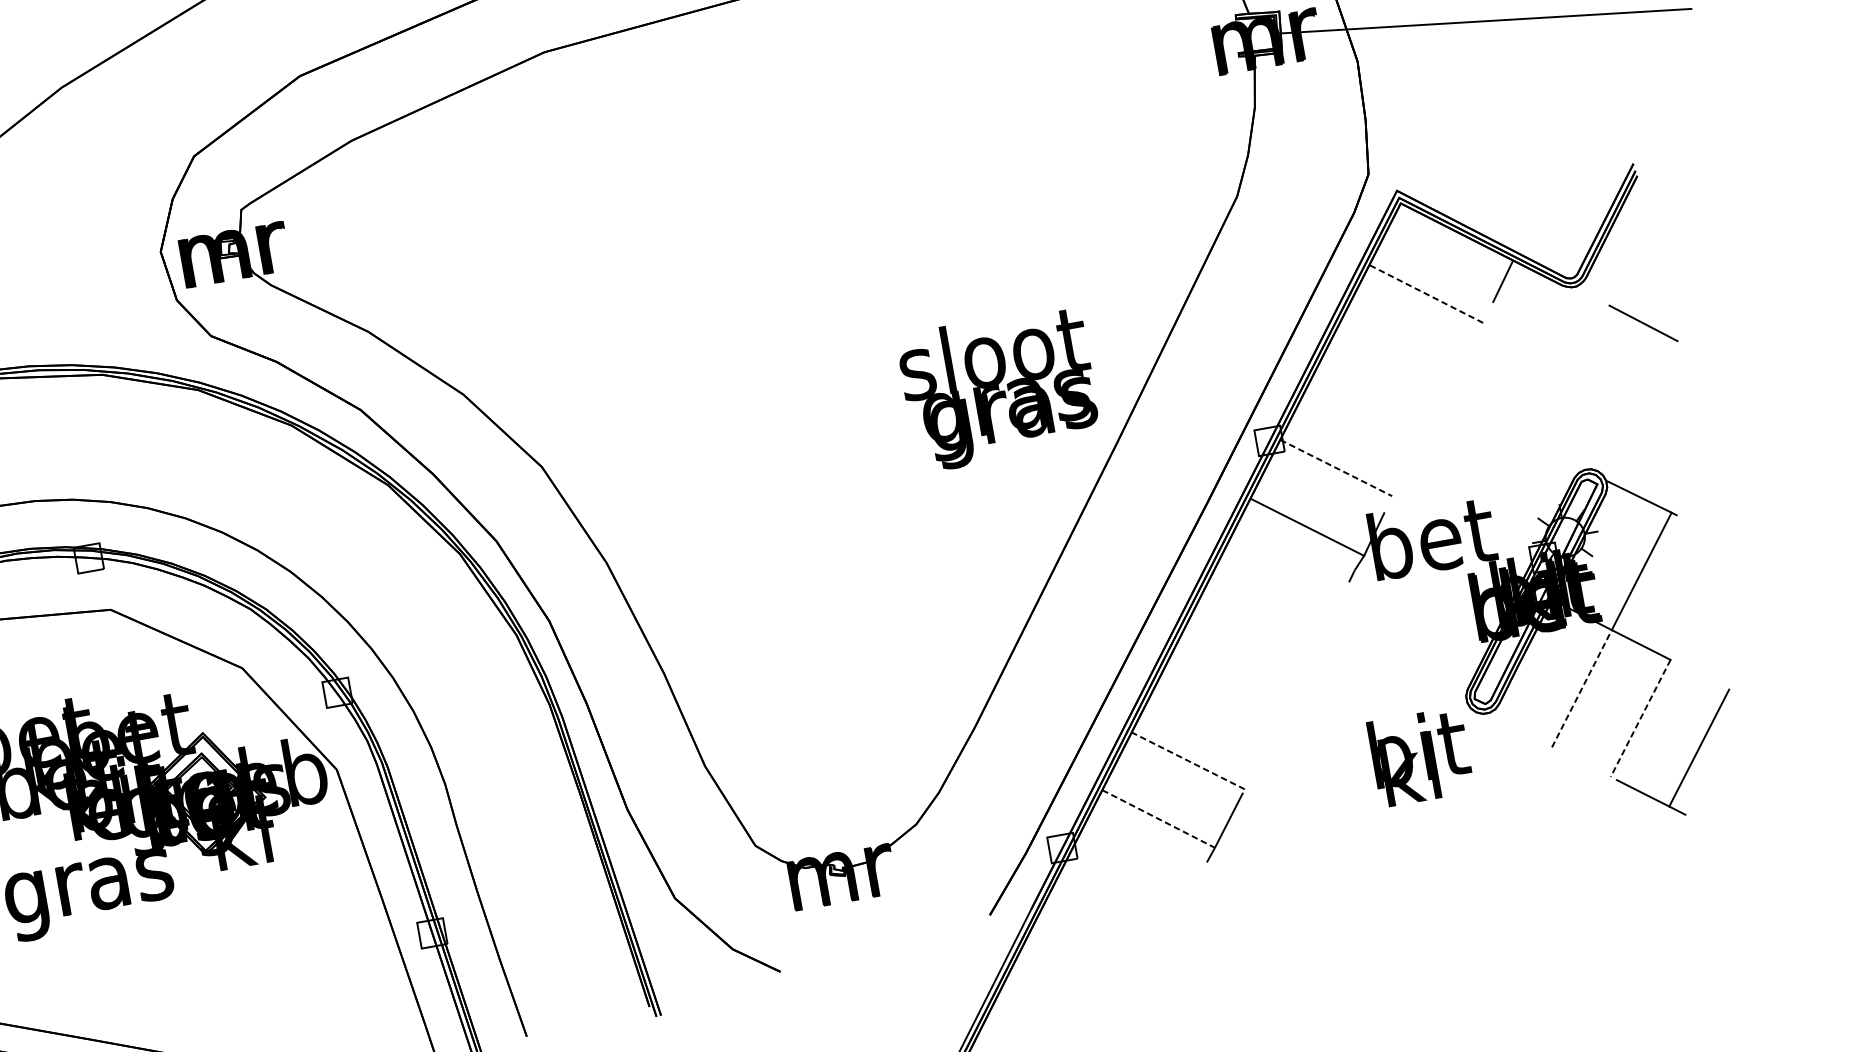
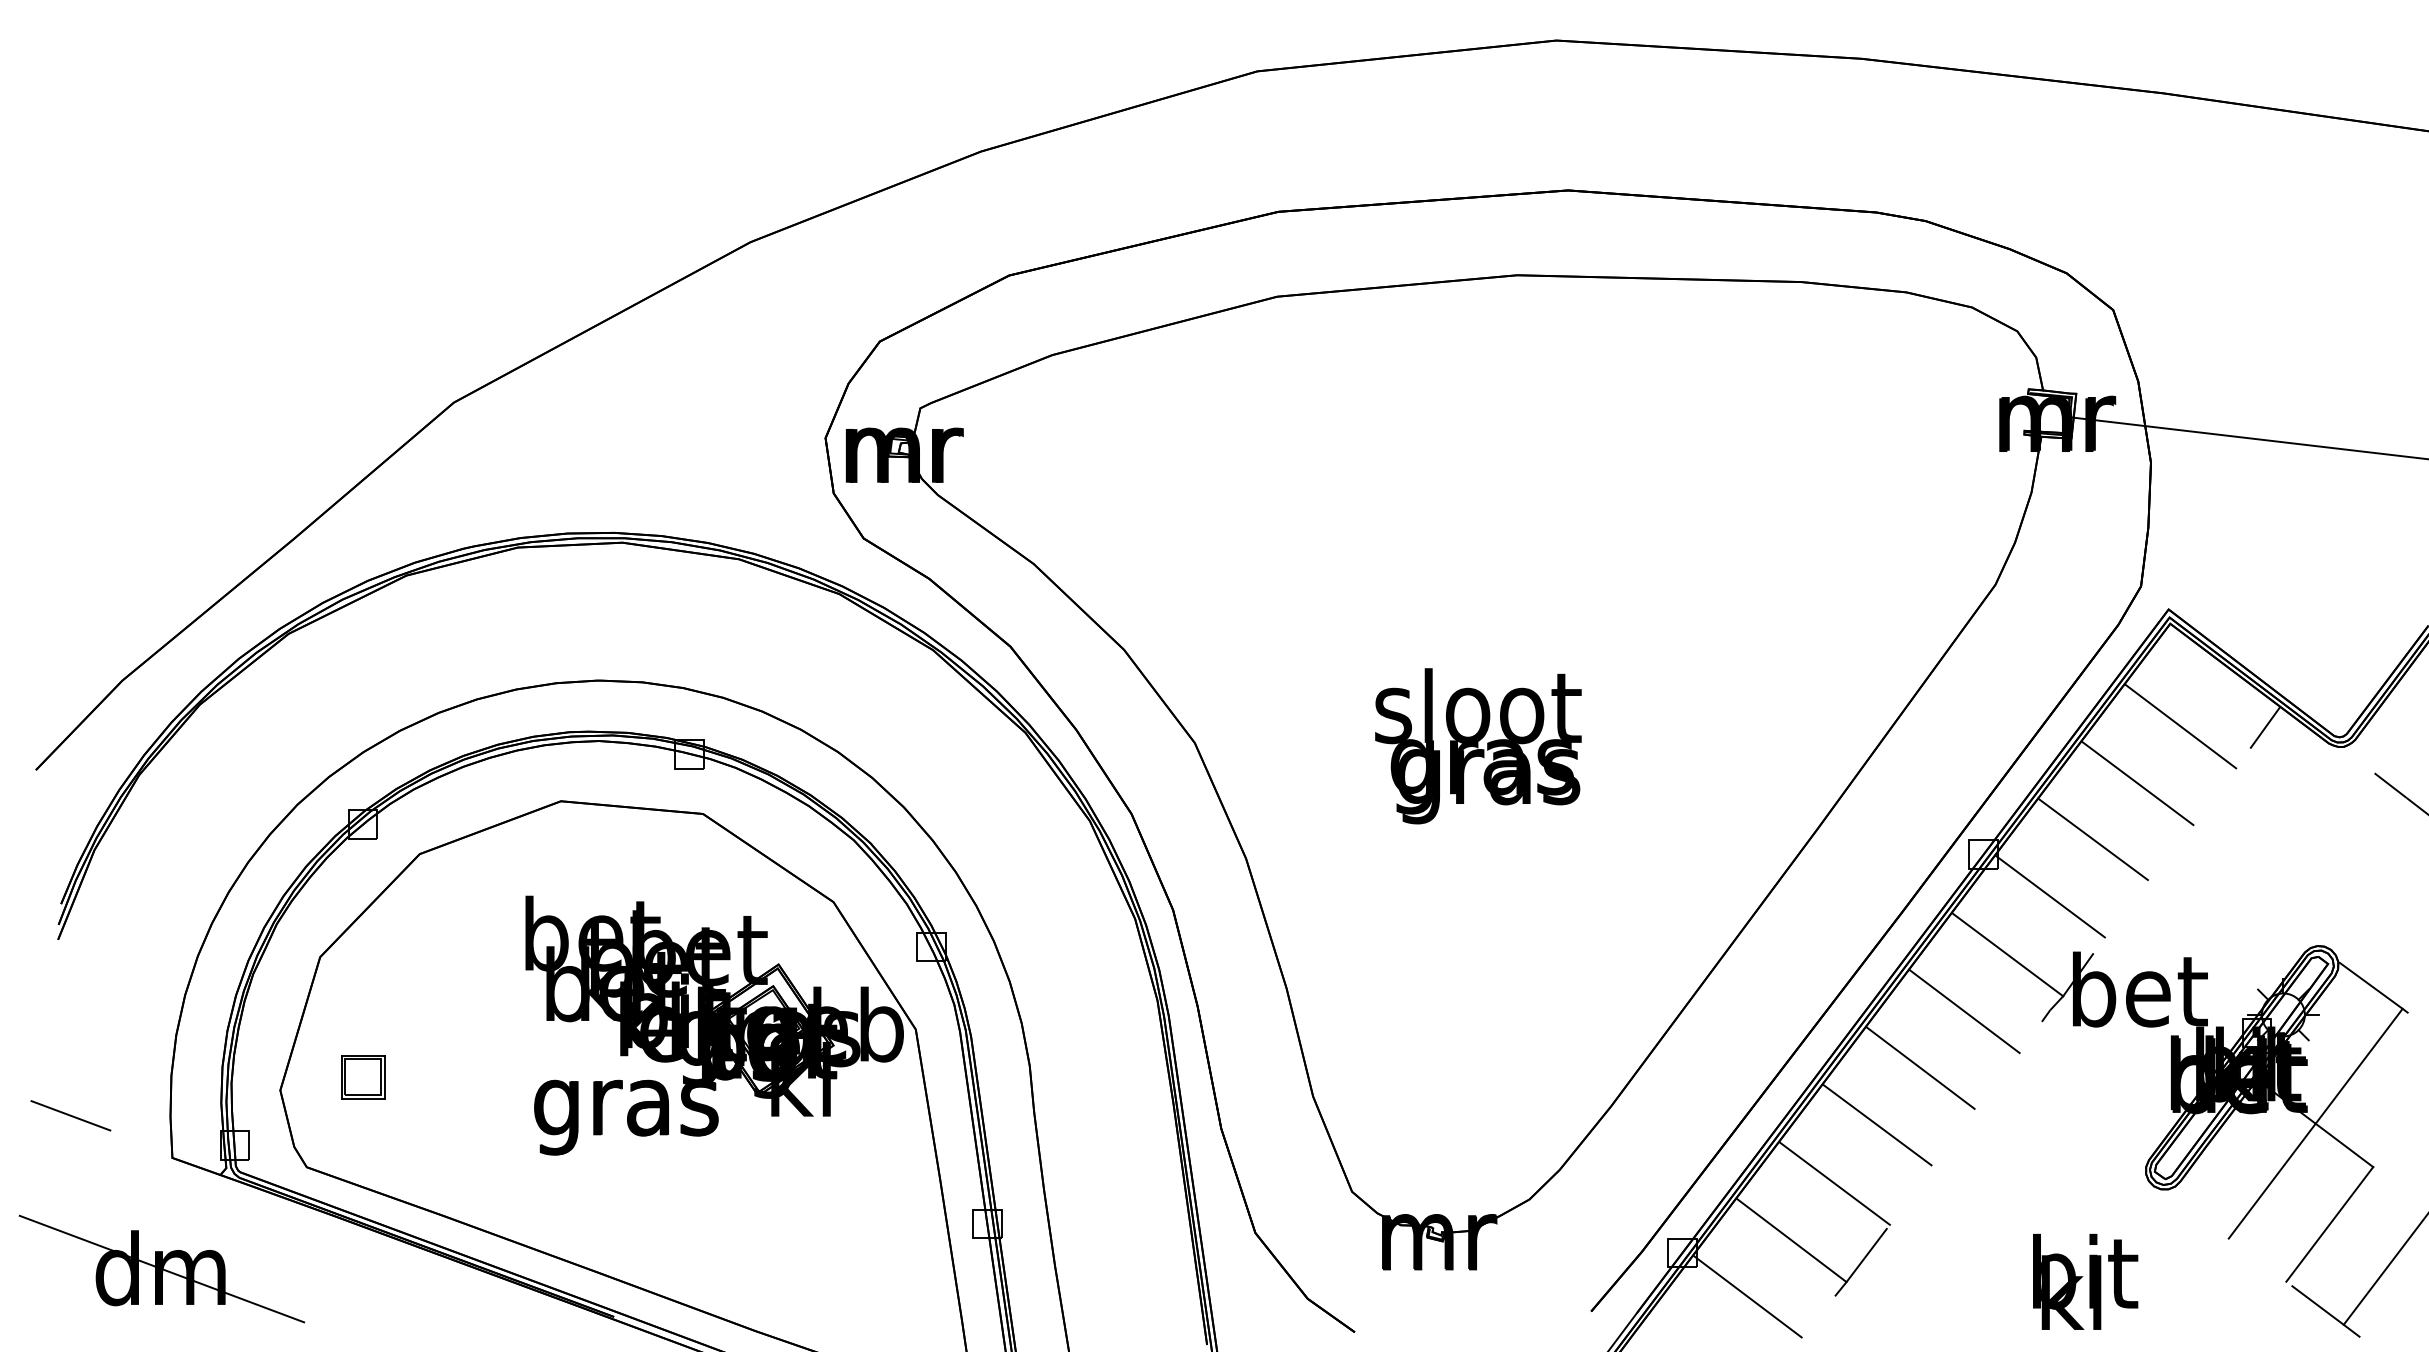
line: (1426, 294) -> (2180, 726), dashed -> solid
line: (1396, 352) -> (2137, 783), added
text: (999, 388) -> (1478, 746), moved
line: (1365, 410) -> (2092, 839), added
line: (1336, 468) -> (2050, 896), dashed -> solid
line: (1277, 585) -> (1964, 1011), added
line: (1247, 642) -> (1920, 1067), added
line: (1582, 688) -> (2272, 1180), dashed -> solid
line: (1216, 701) -> (1876, 1124), added
line: (1640, 718) -> (2329, 1224), dashed -> solid
text: (1420, 756) -> (2085, 1281), moved
line: (1188, 761) -> (1834, 1183), dashed -> solid
line: (1158, 819) -> (1791, 1240), dashed -> solid
line: (1128, 876) -> (1747, 1296), added

